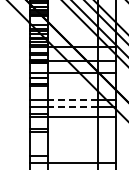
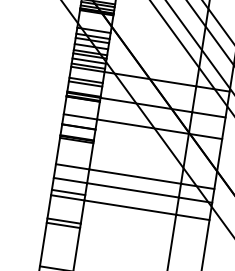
line: (72, 99) -> (134, 175), dashed -> solid
line: (72, 107) -> (132, 190), dashed -> solid

